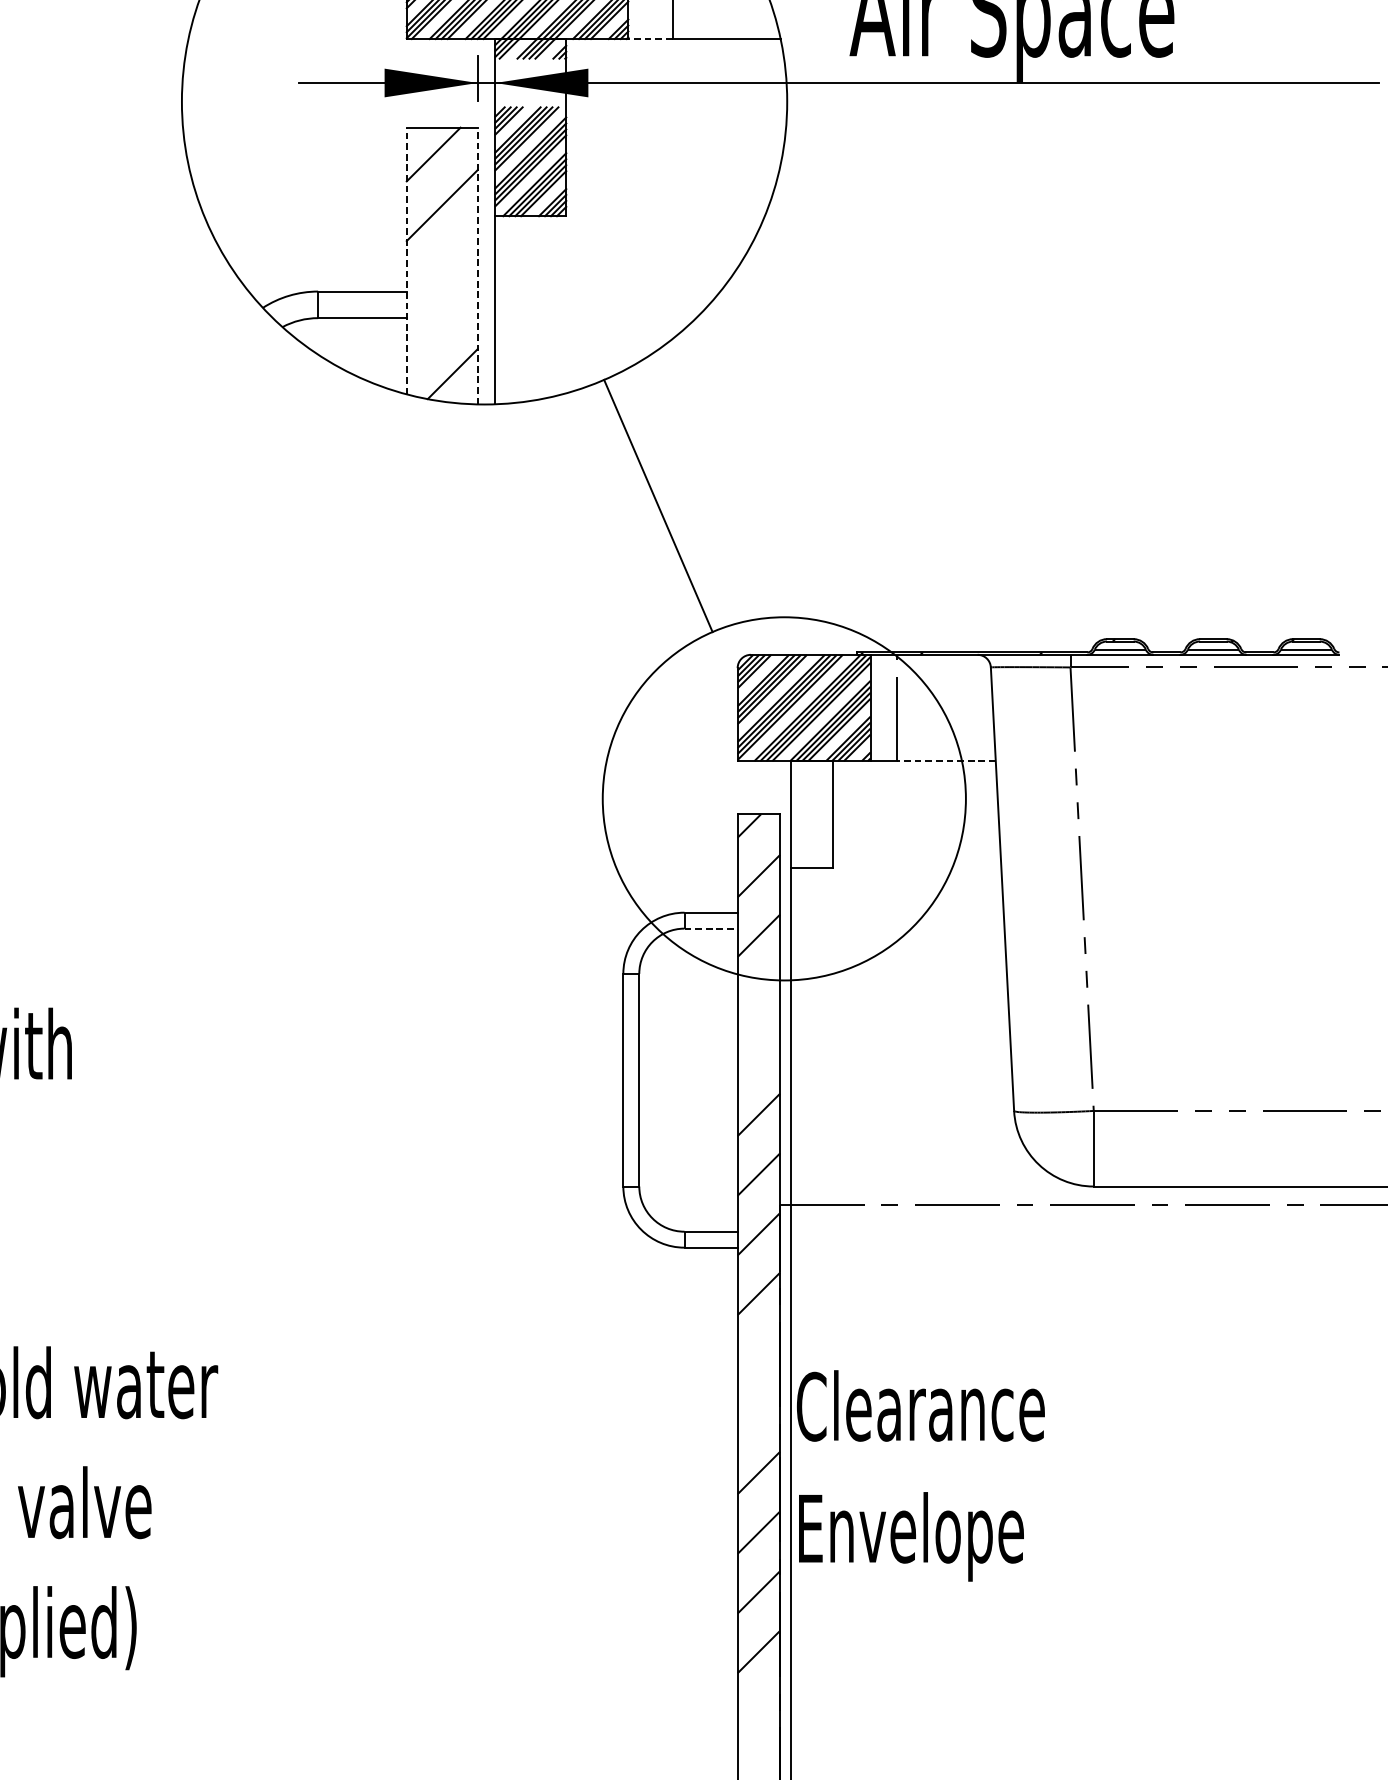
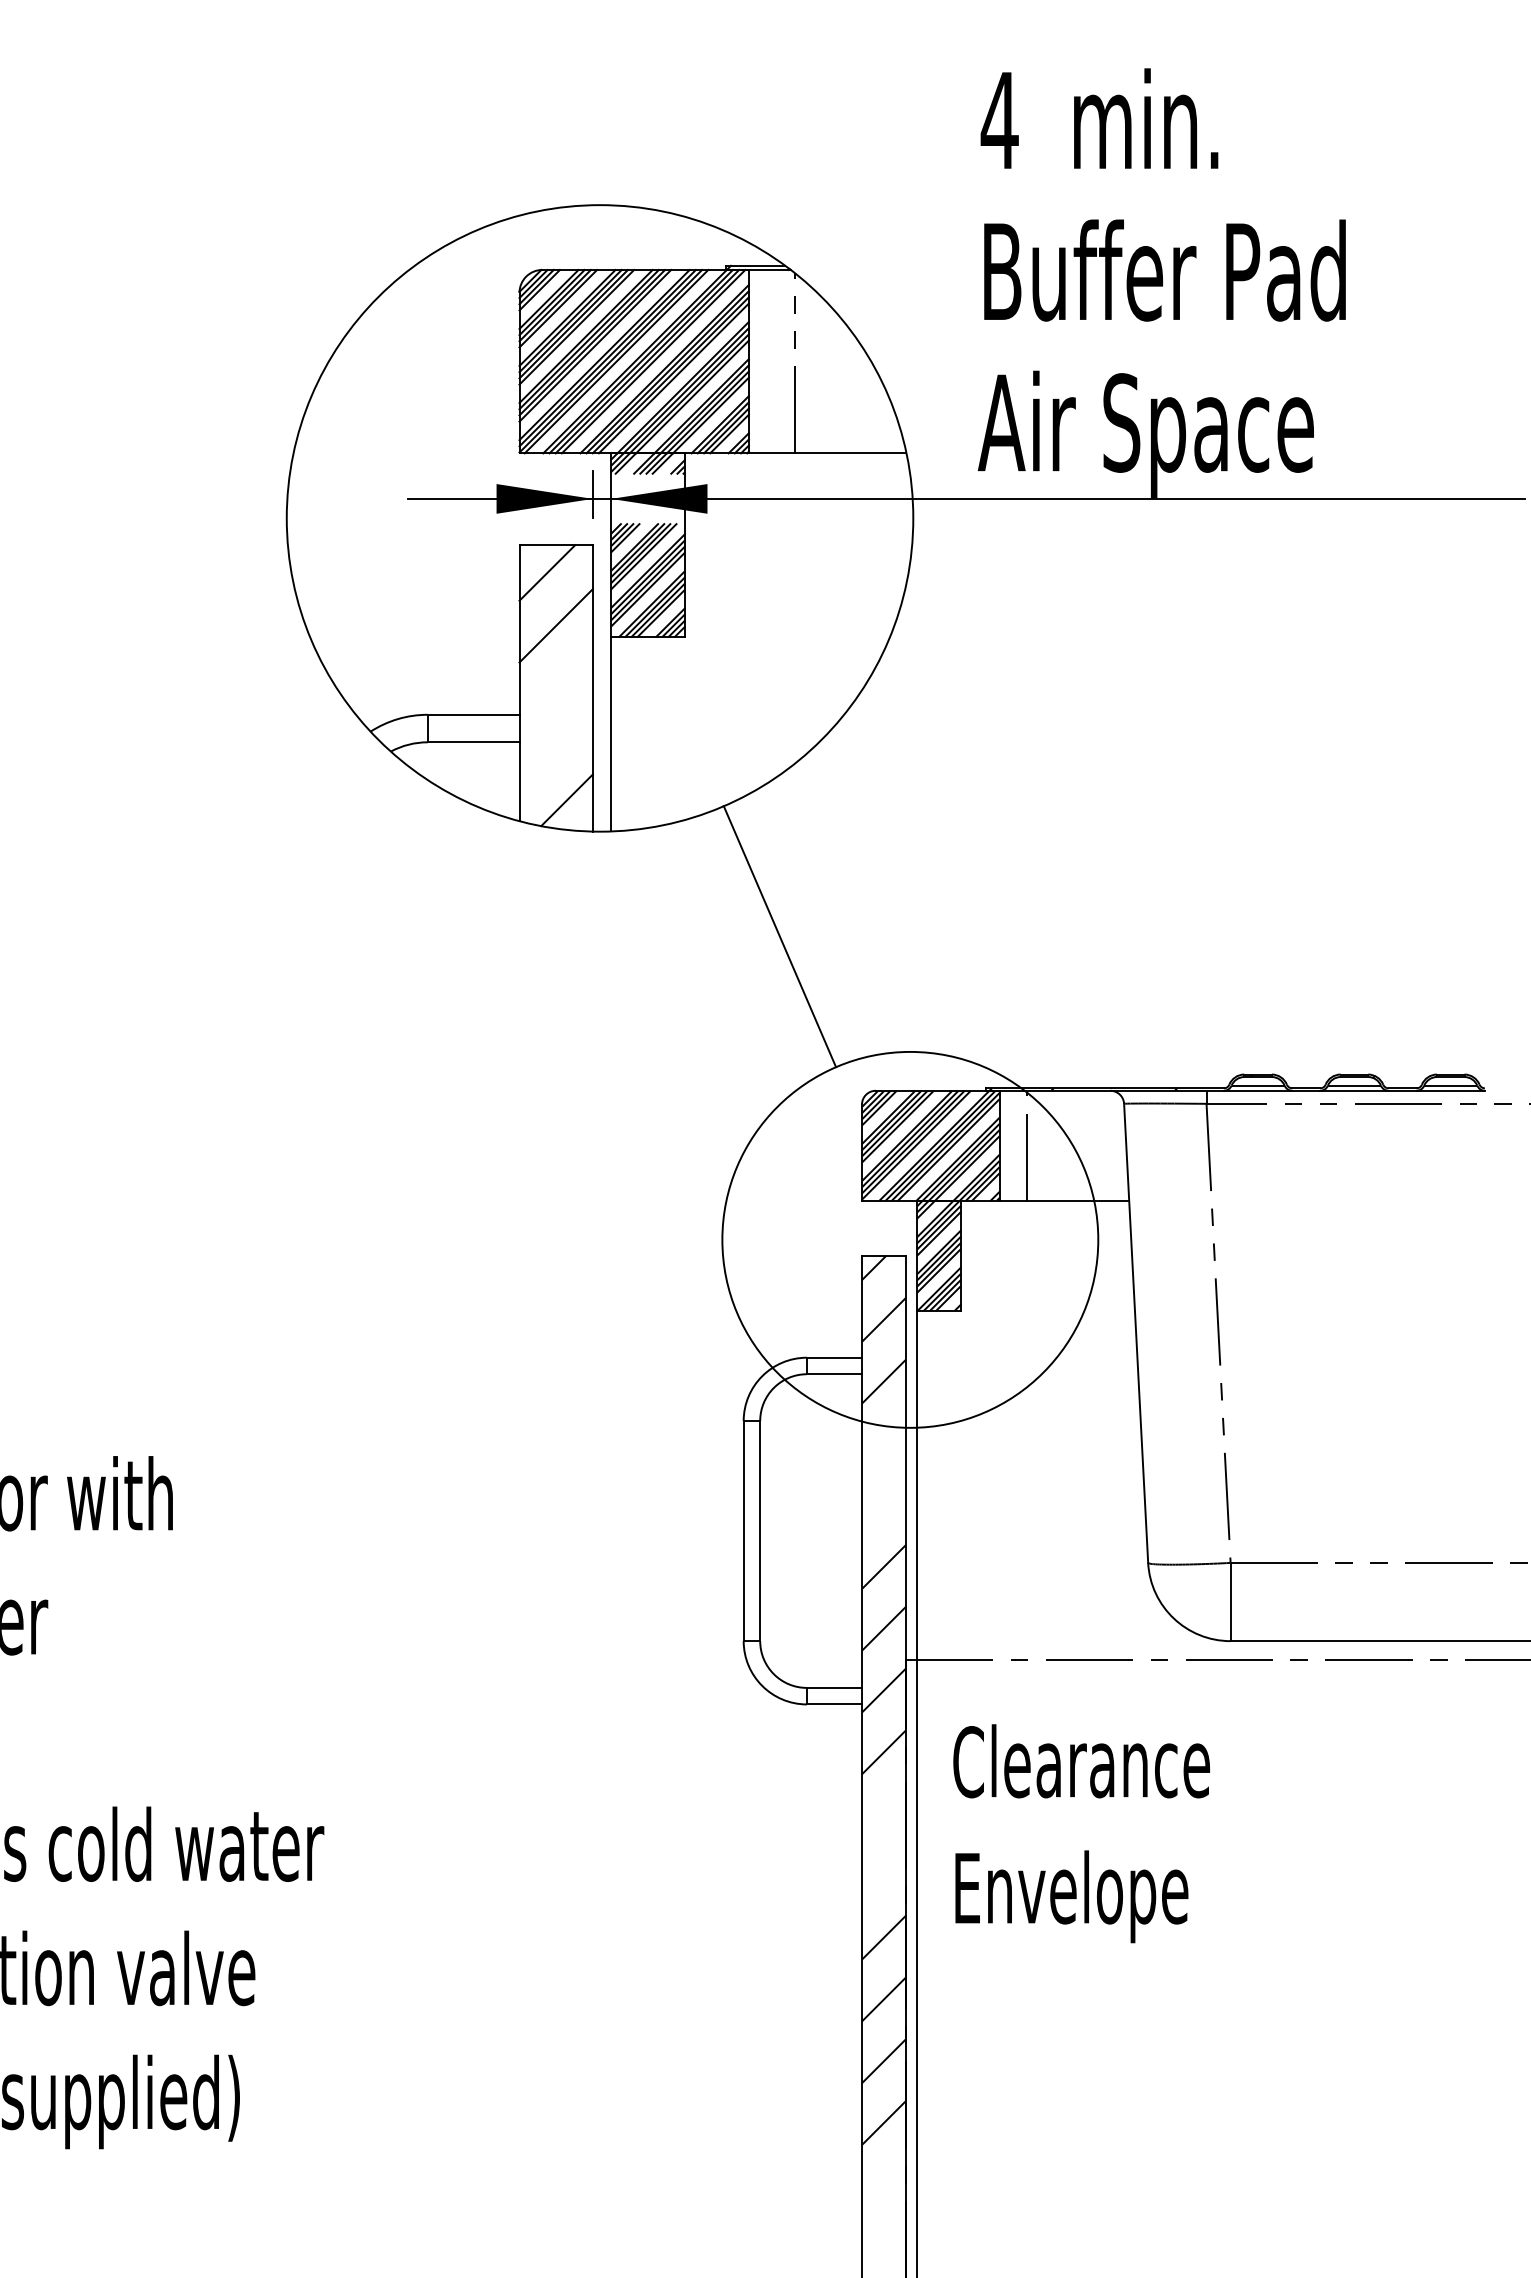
line: (650, 39) -> (771, 453), dashed -> solid
line: (406, 260) -> (519, 682), dashed -> solid
line: (477, 265) -> (592, 687), dashed -> solid
line: (945, 760) -> (1077, 1200), dashed -> solid
hatch: (812, 813) -> (939, 1255), added
line: (711, 928) -> (834, 1374), dashed -> solid
text: (920, 1475) -> (1081, 1833), moved

